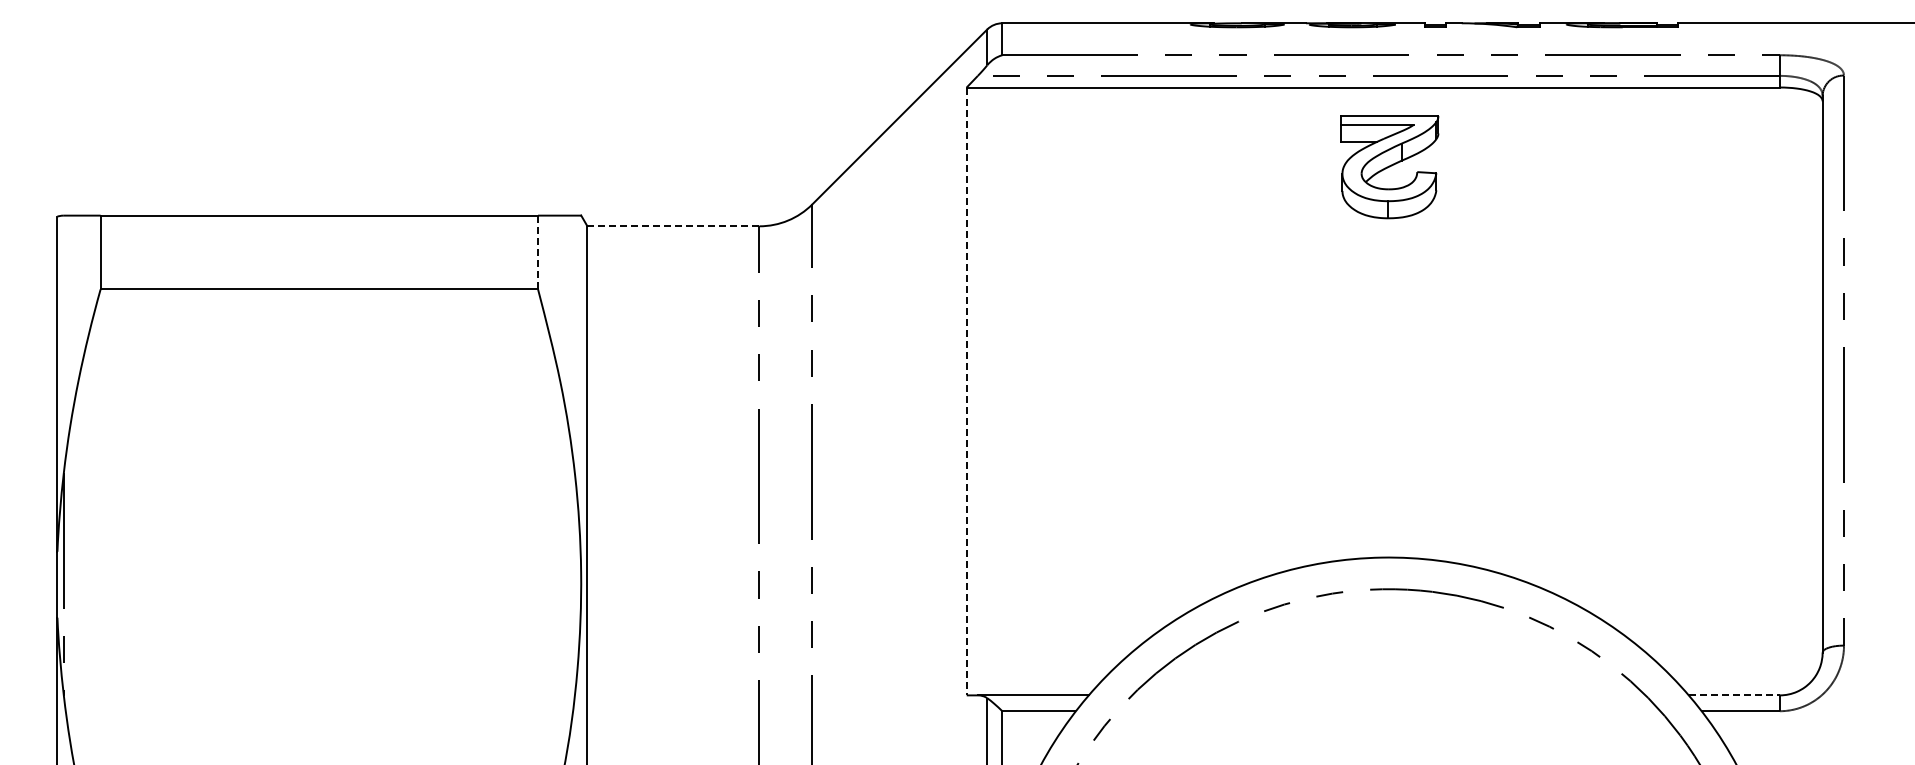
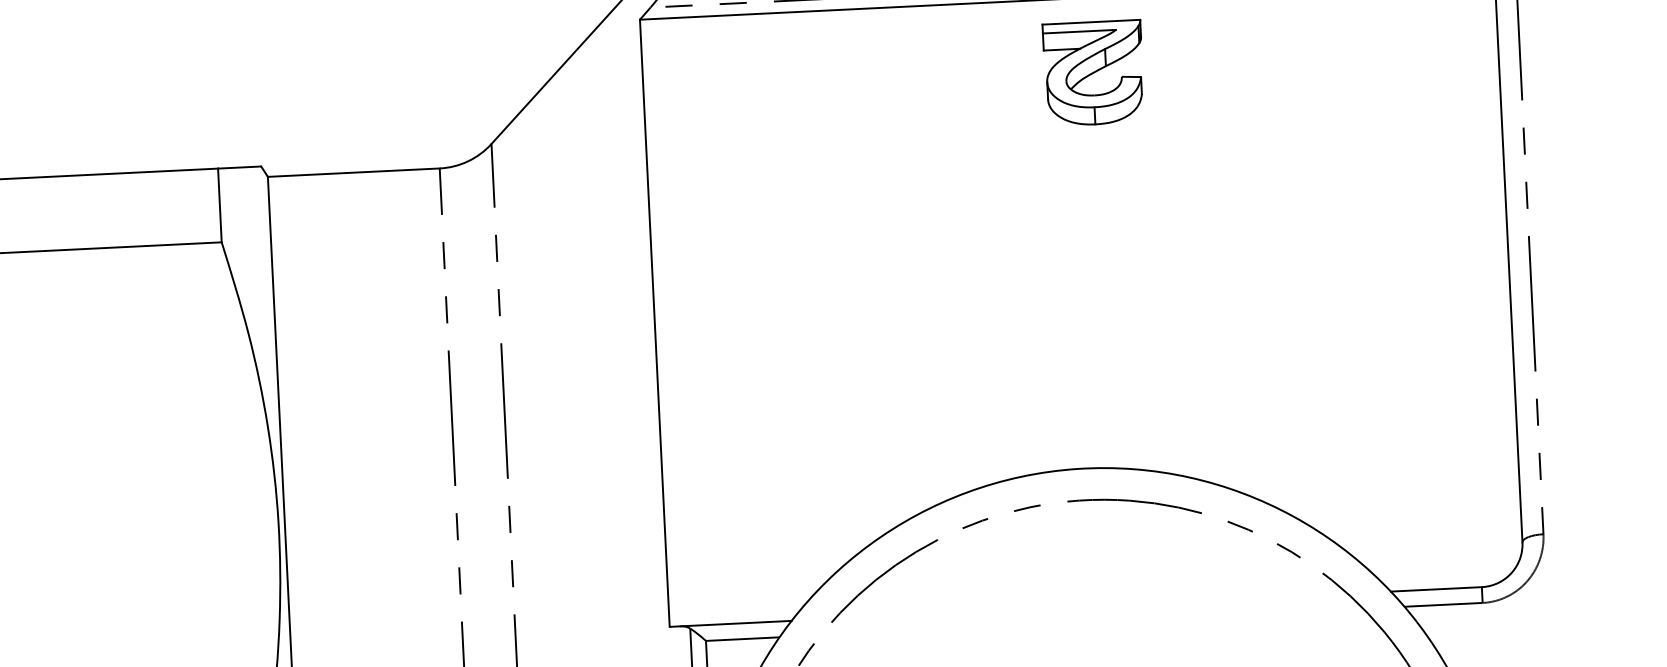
part: (1389, 167) -> (1093, 73), moved
line: (672, 226) -> (352, 172), dashed -> solid
line: (538, 252) -> (220, 205), dashed -> solid
line: (966, 391) -> (654, 323), dashed -> solid
line: (1734, 695) -> (1436, 589), dashed -> solid

